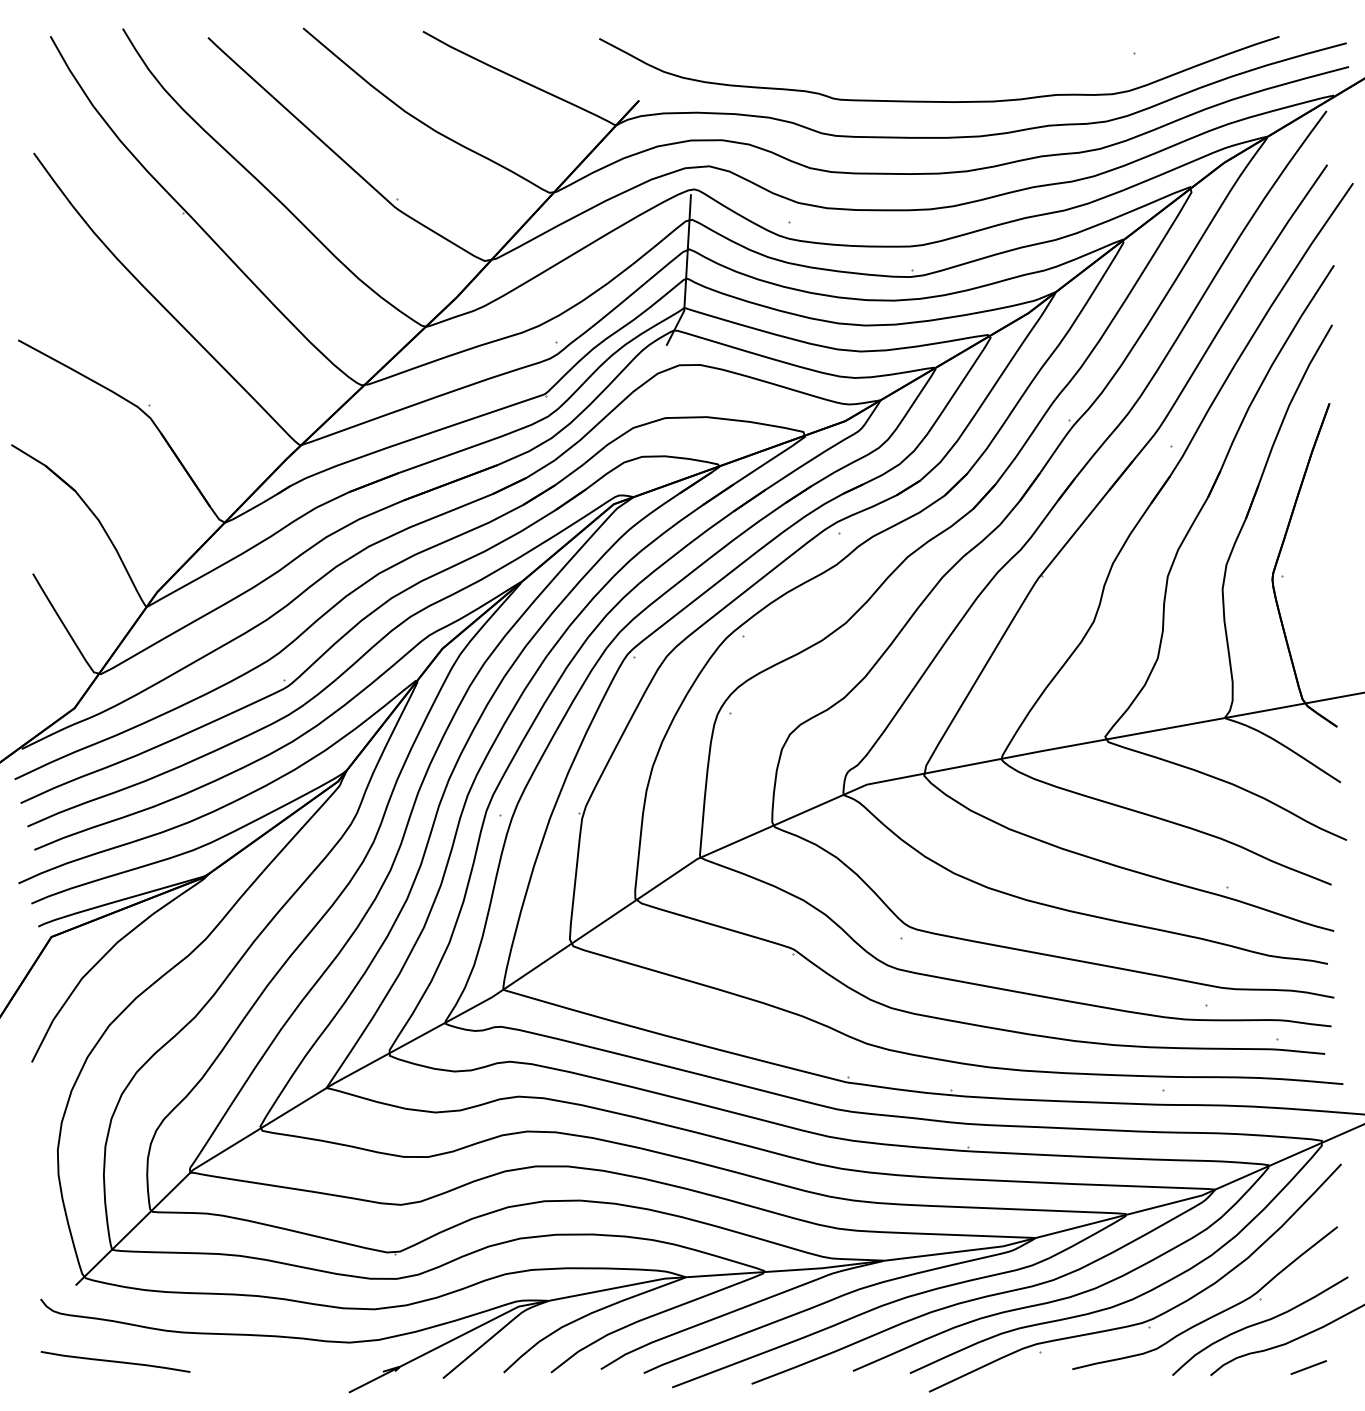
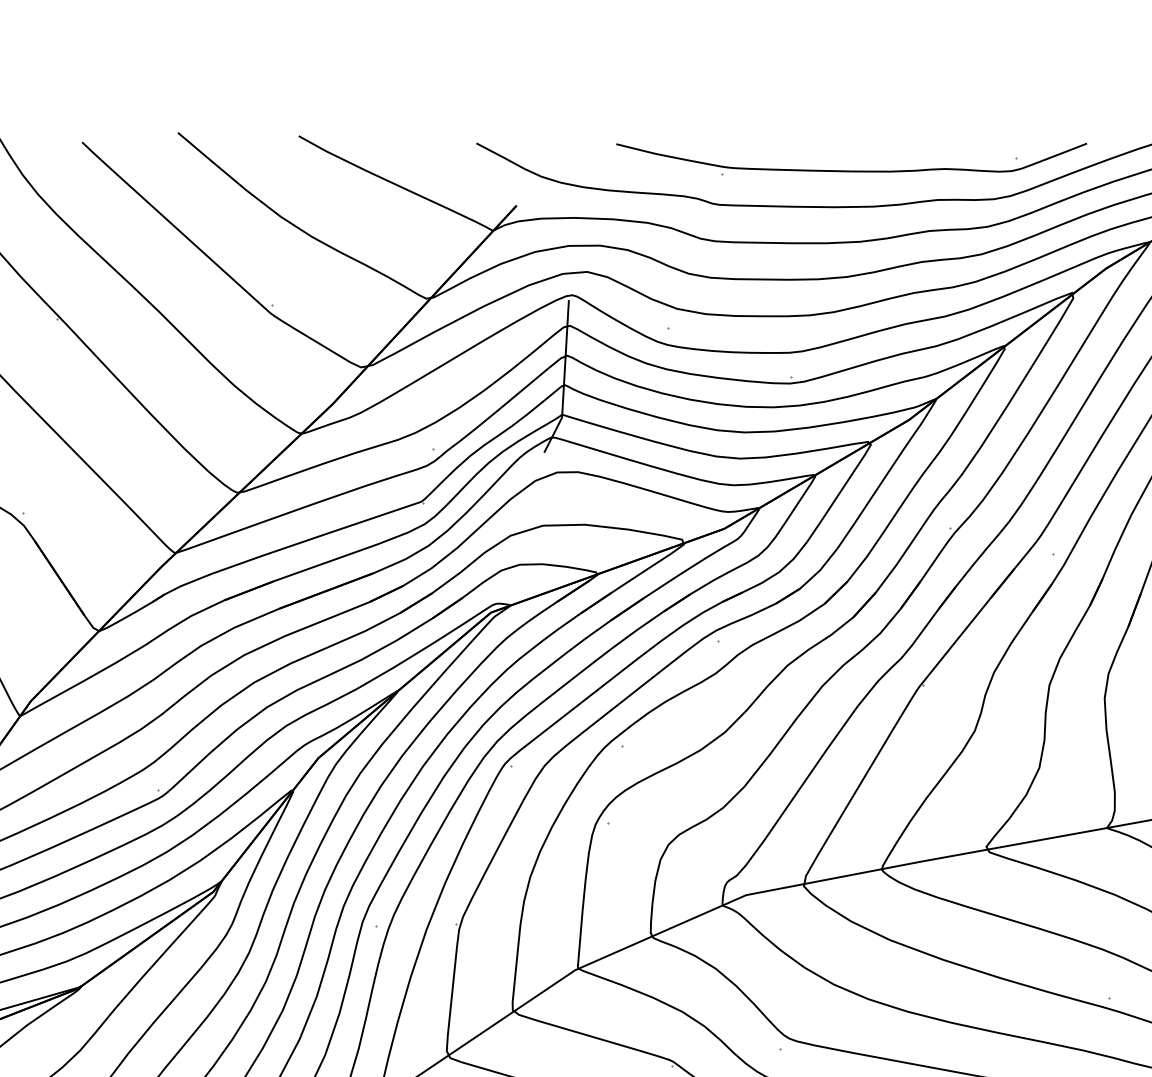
part: (971, 65) -> (851, 170), added

